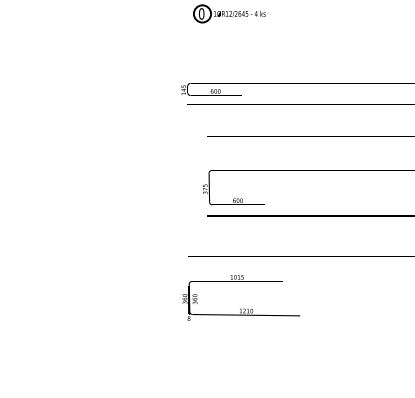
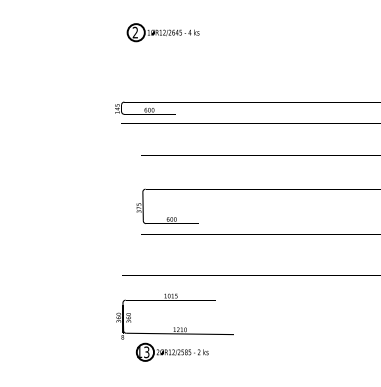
text: (201, 13) -> (135, 32), 0 -> 2
part: (238, 333) -> (172, 352), added

